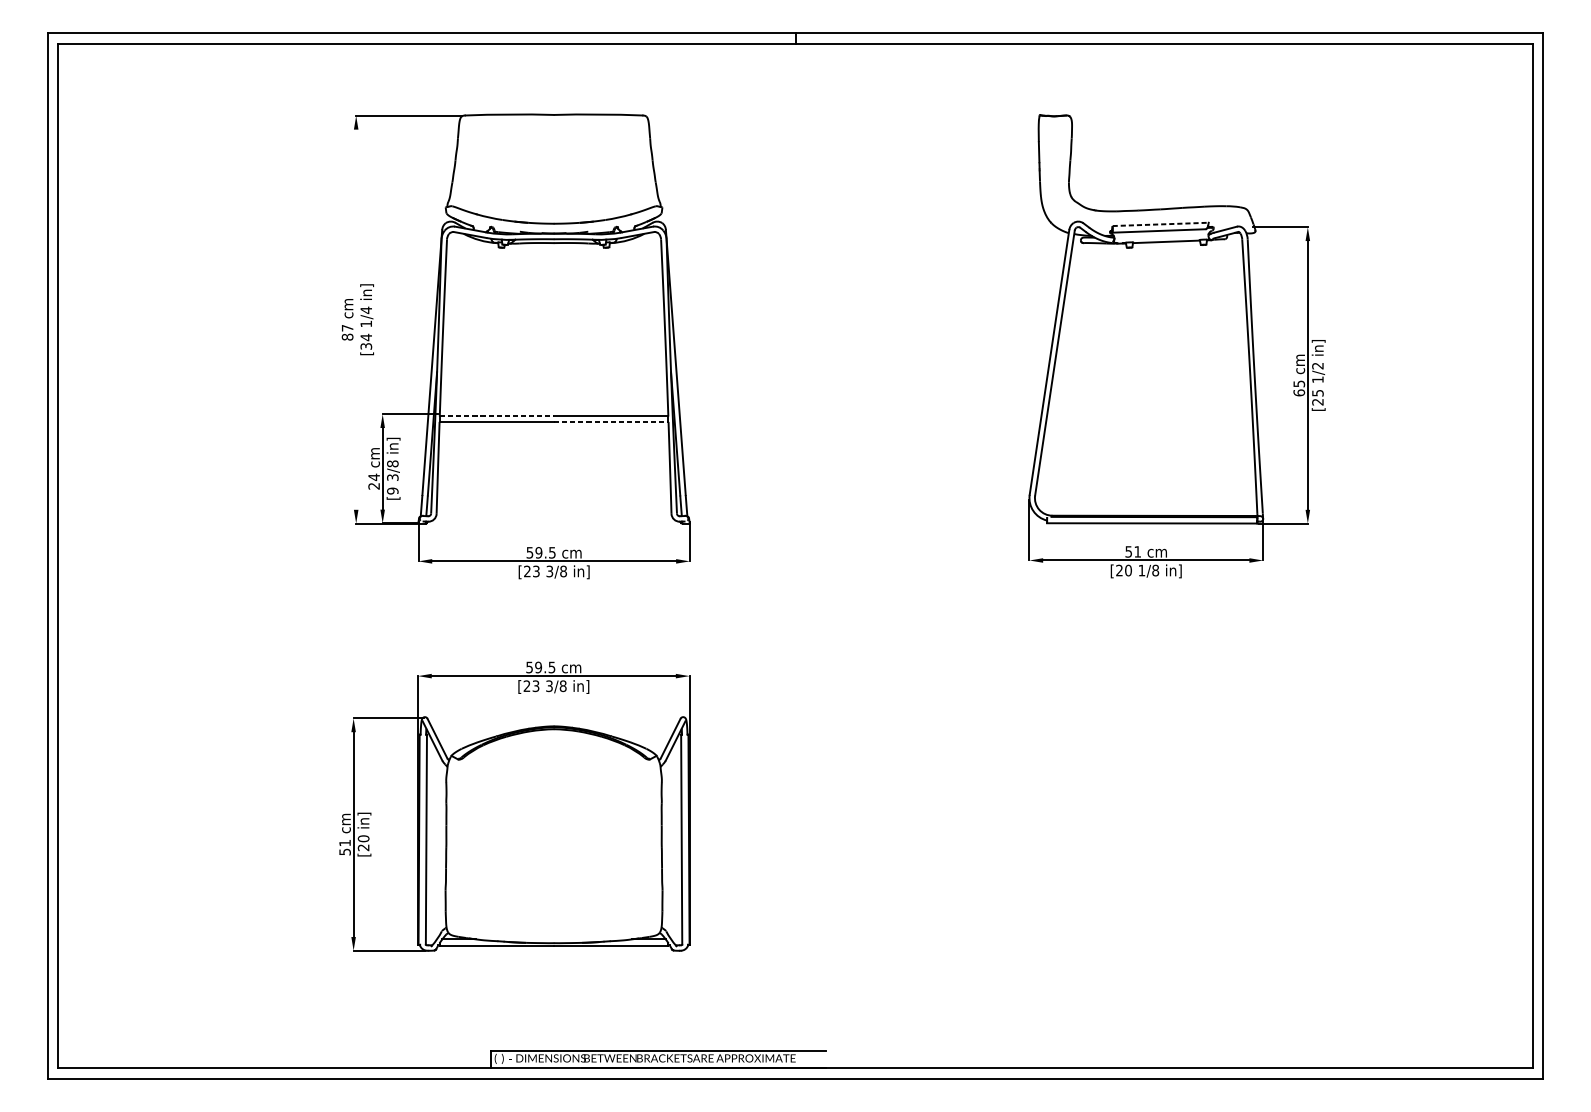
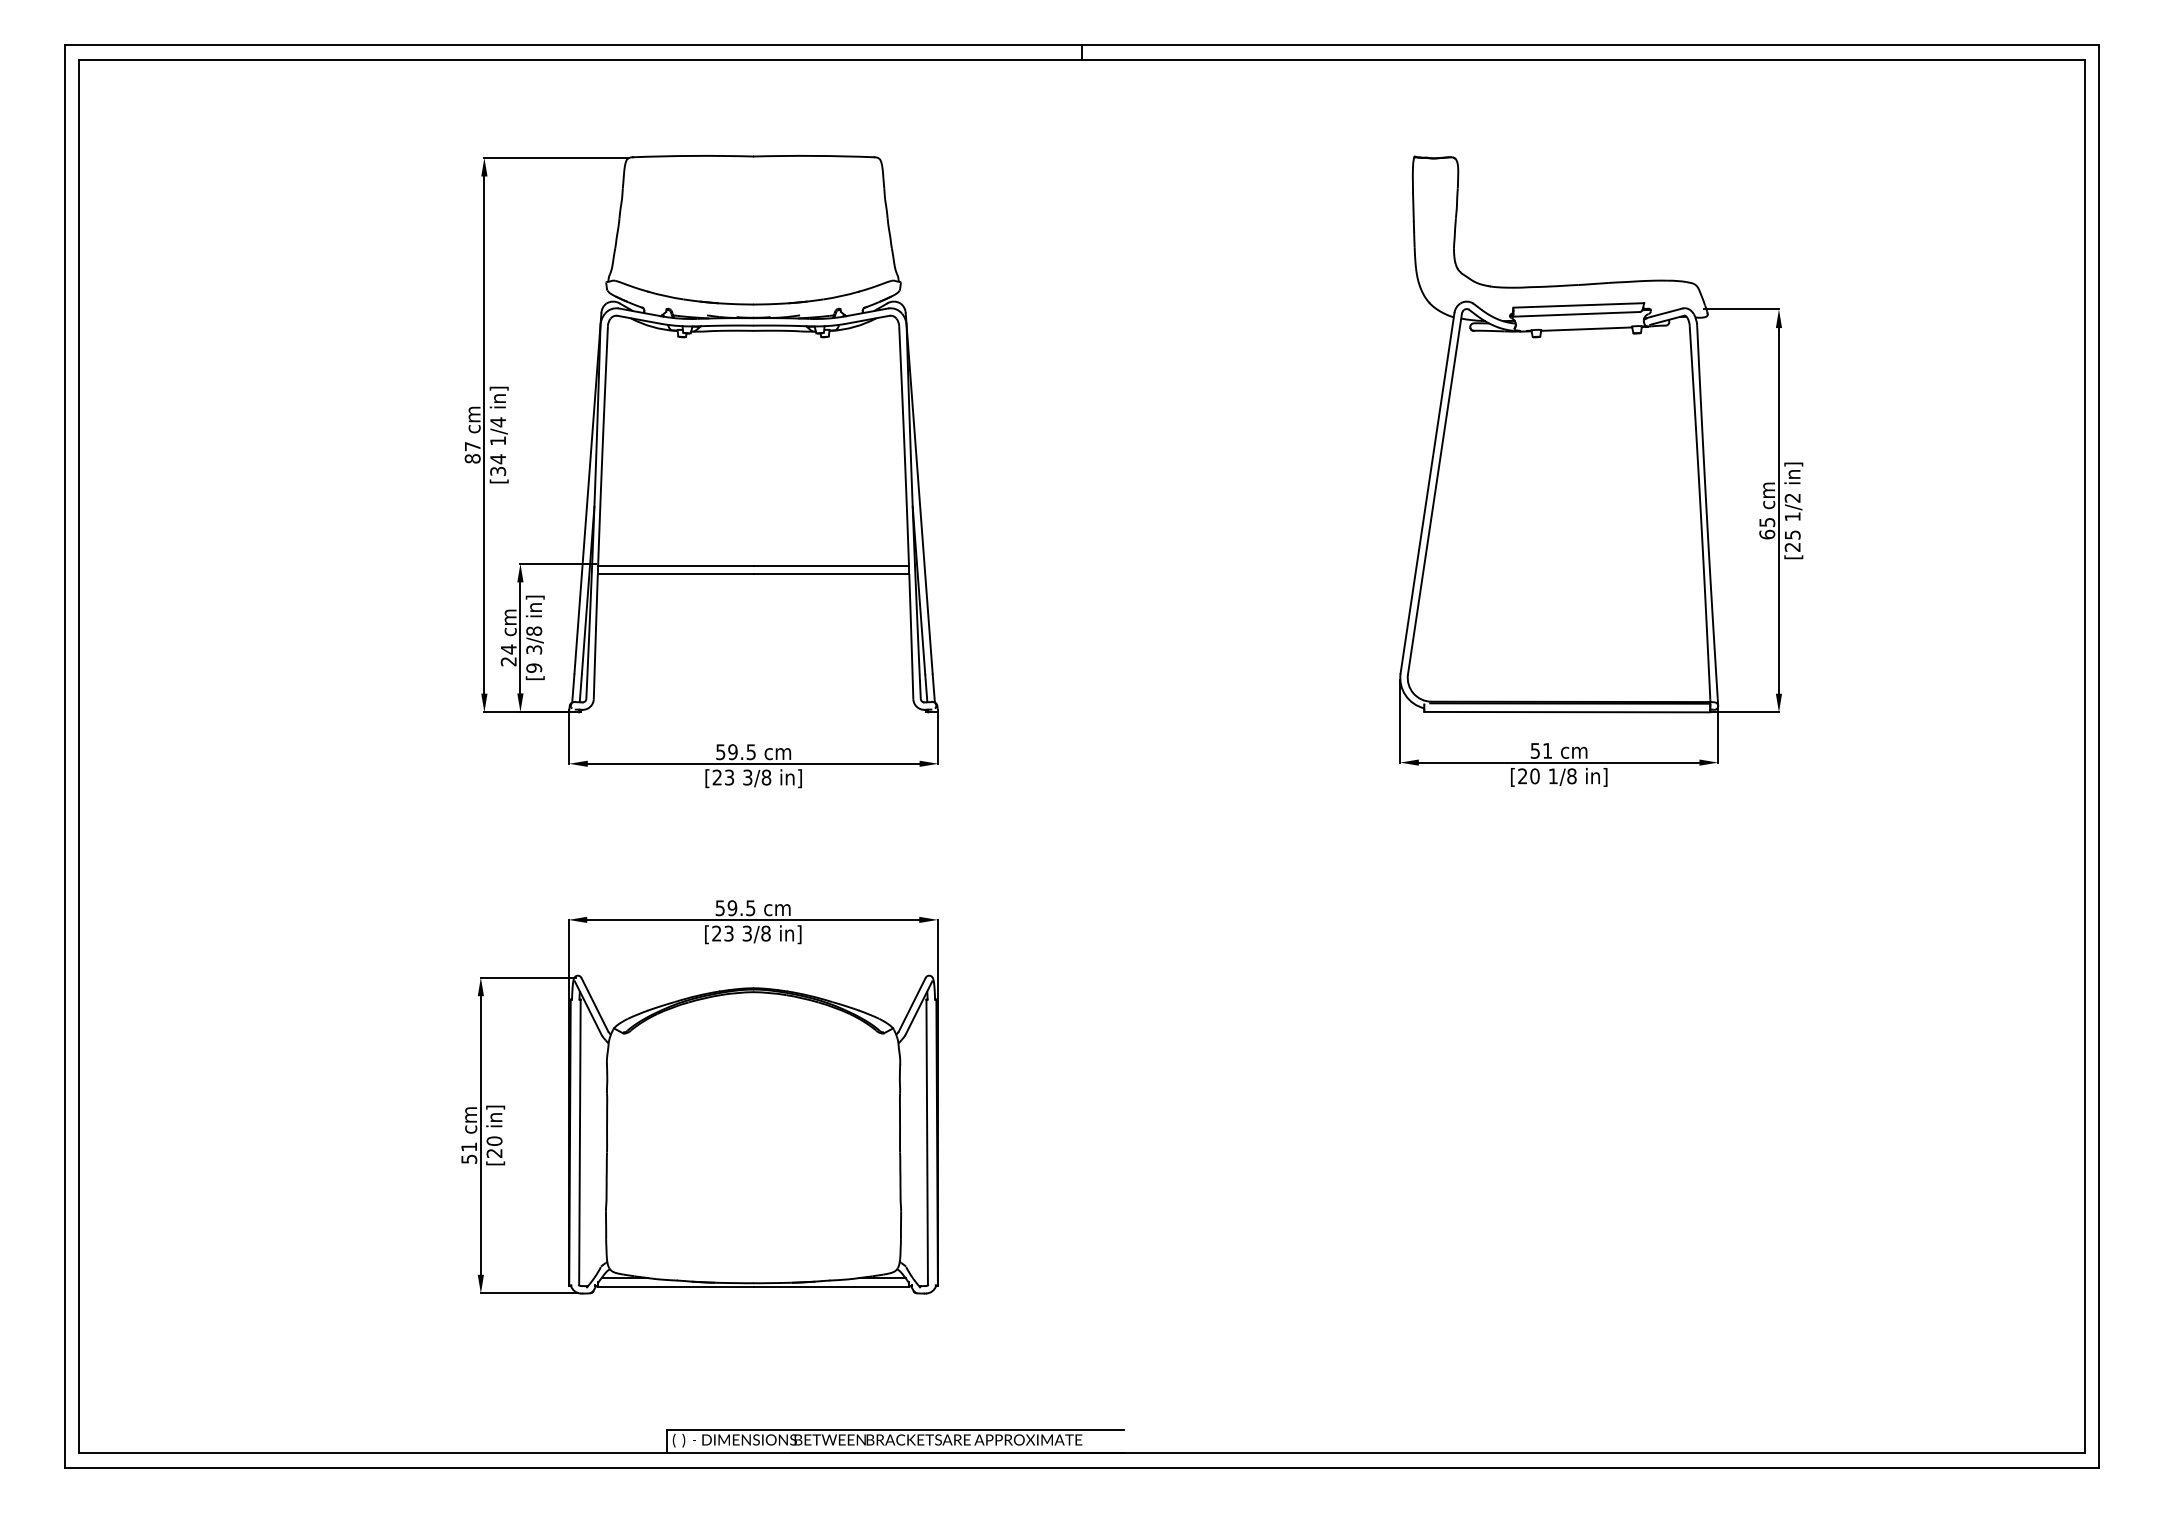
line: (1161, 224) -> (1579, 305), dashed -> solid
line: (356, 319) -> (484, 434), added
line: (497, 416) -> (676, 566), dashed -> solid
line: (611, 422) -> (831, 574), dashed -> solid

